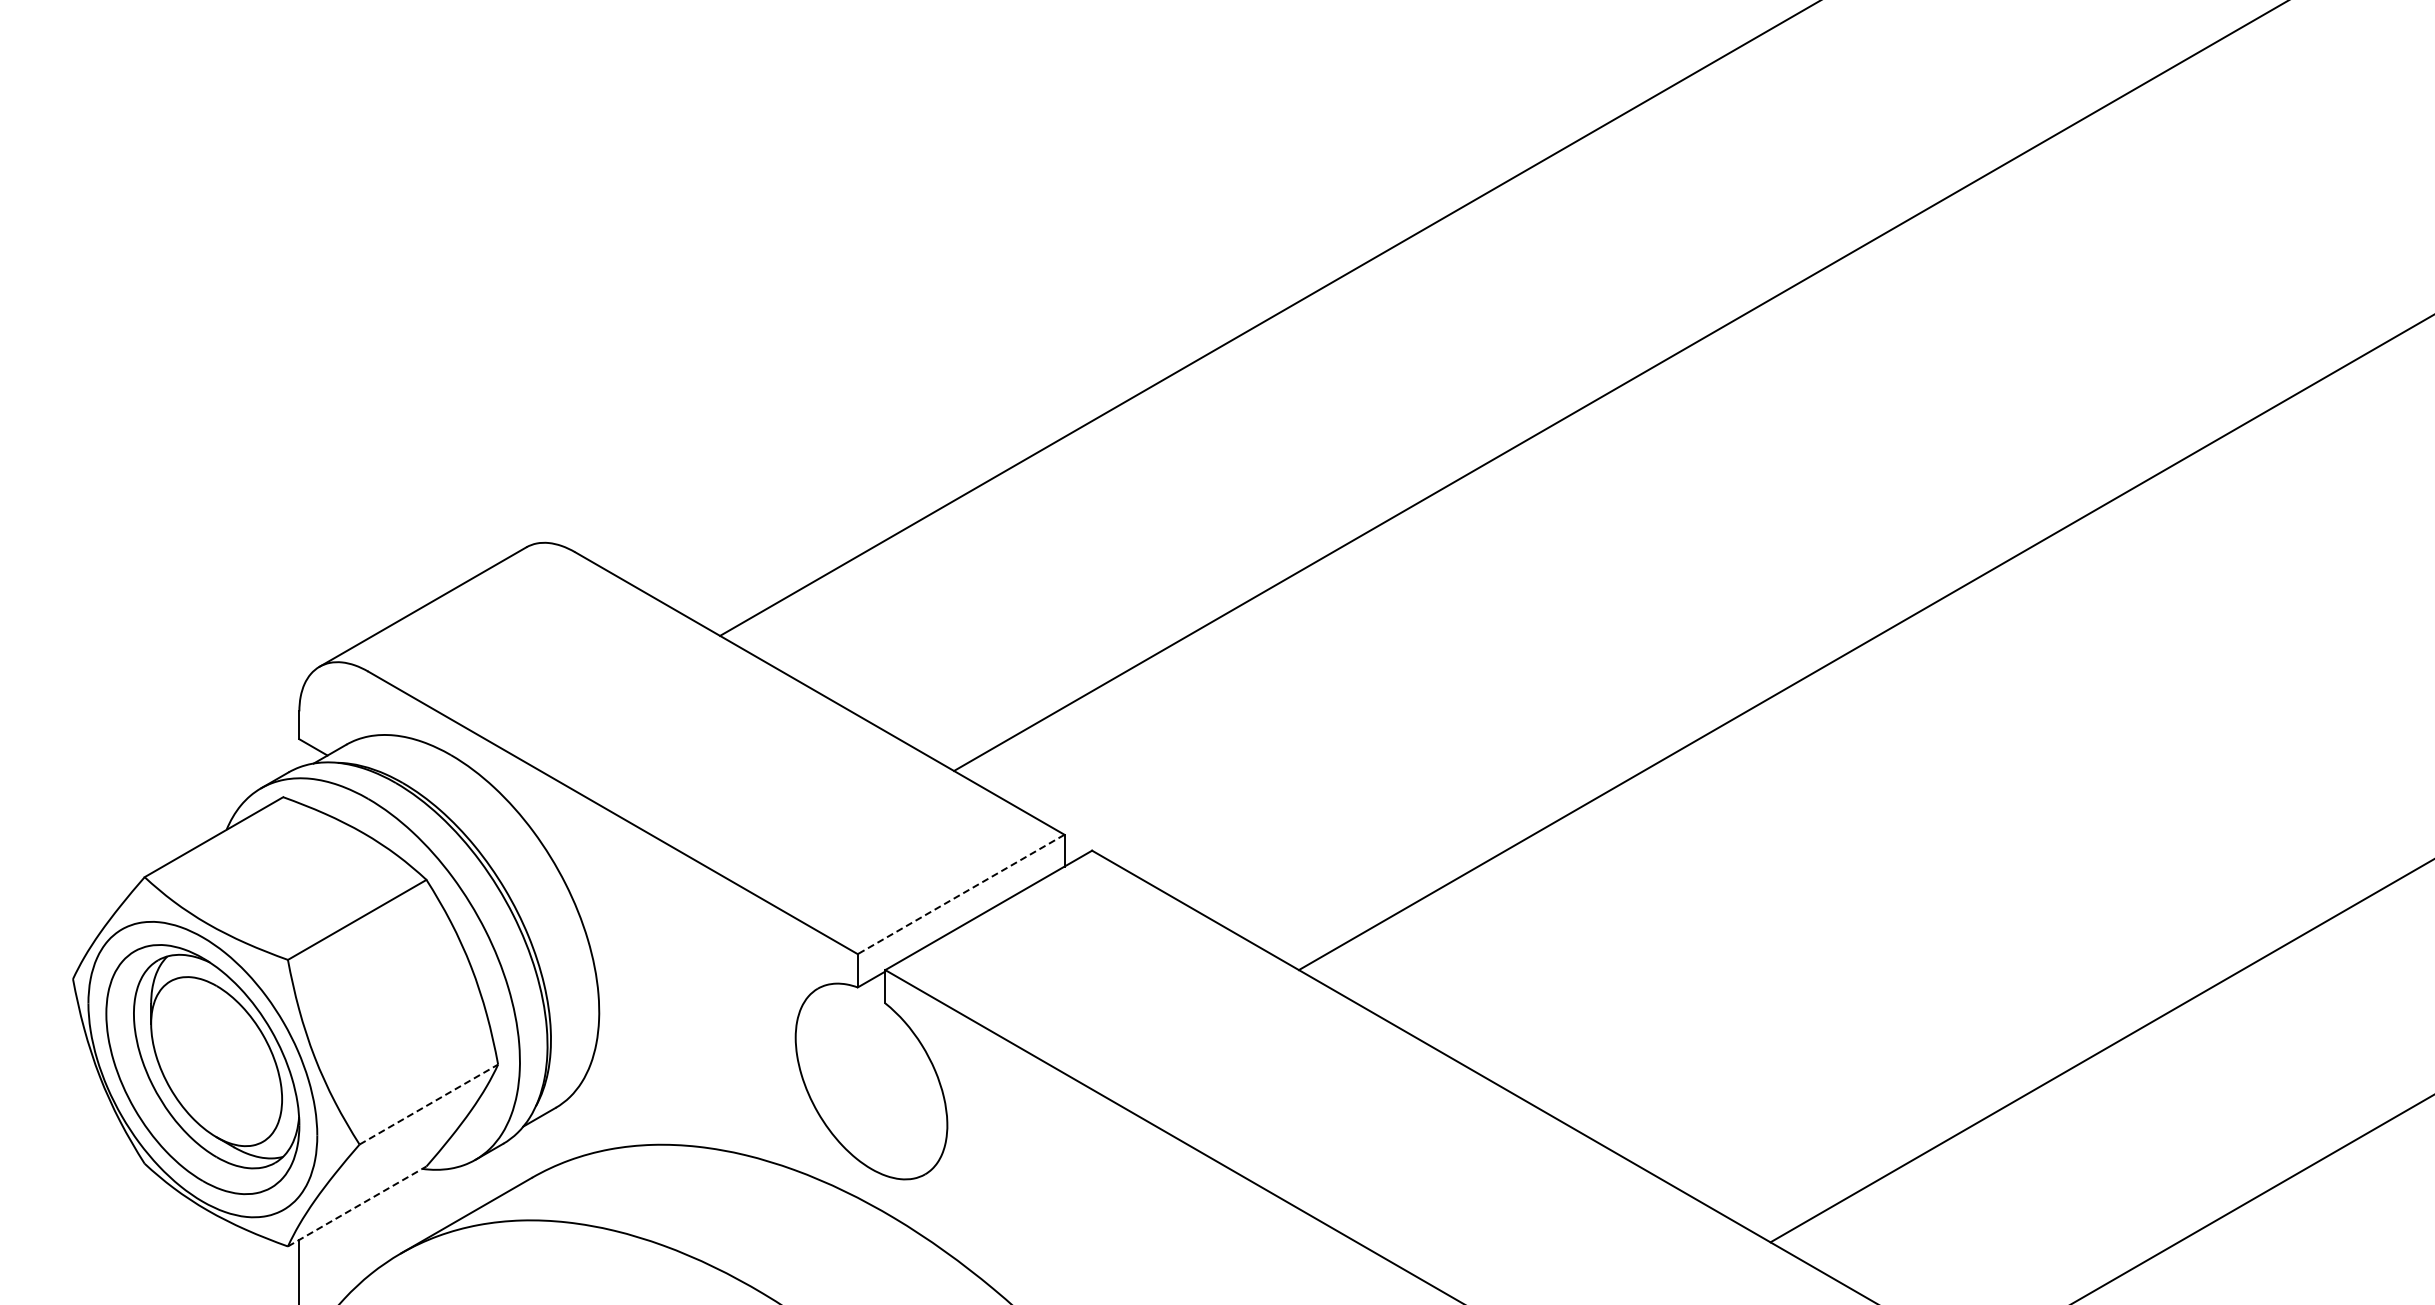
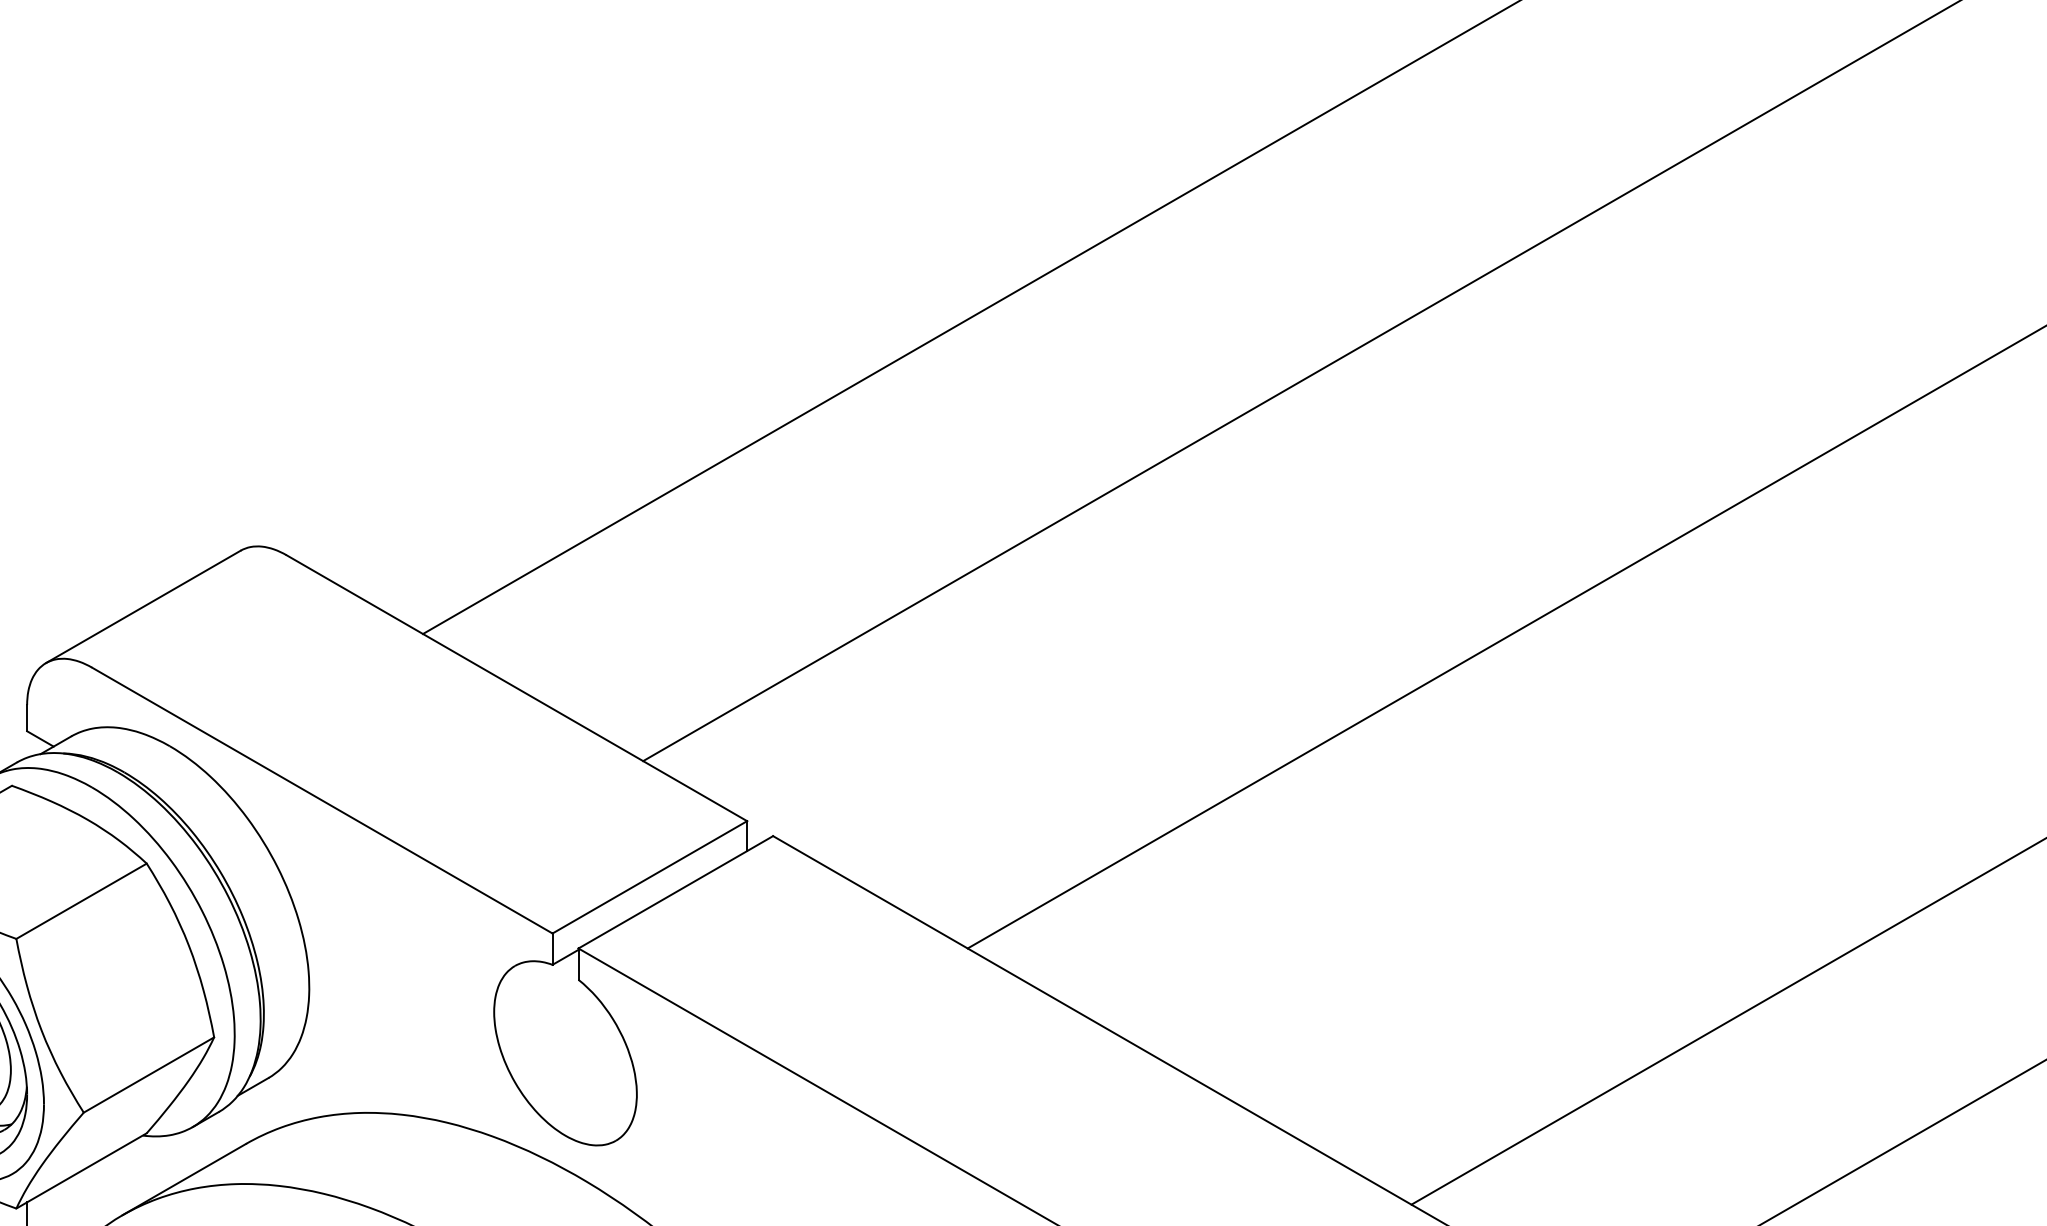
line: (960, 894) -> (649, 877), dashed -> solid
line: (428, 1104) -> (148, 1074), dashed -> solid
line: (357, 1206) -> (81, 1170), dashed -> solid

